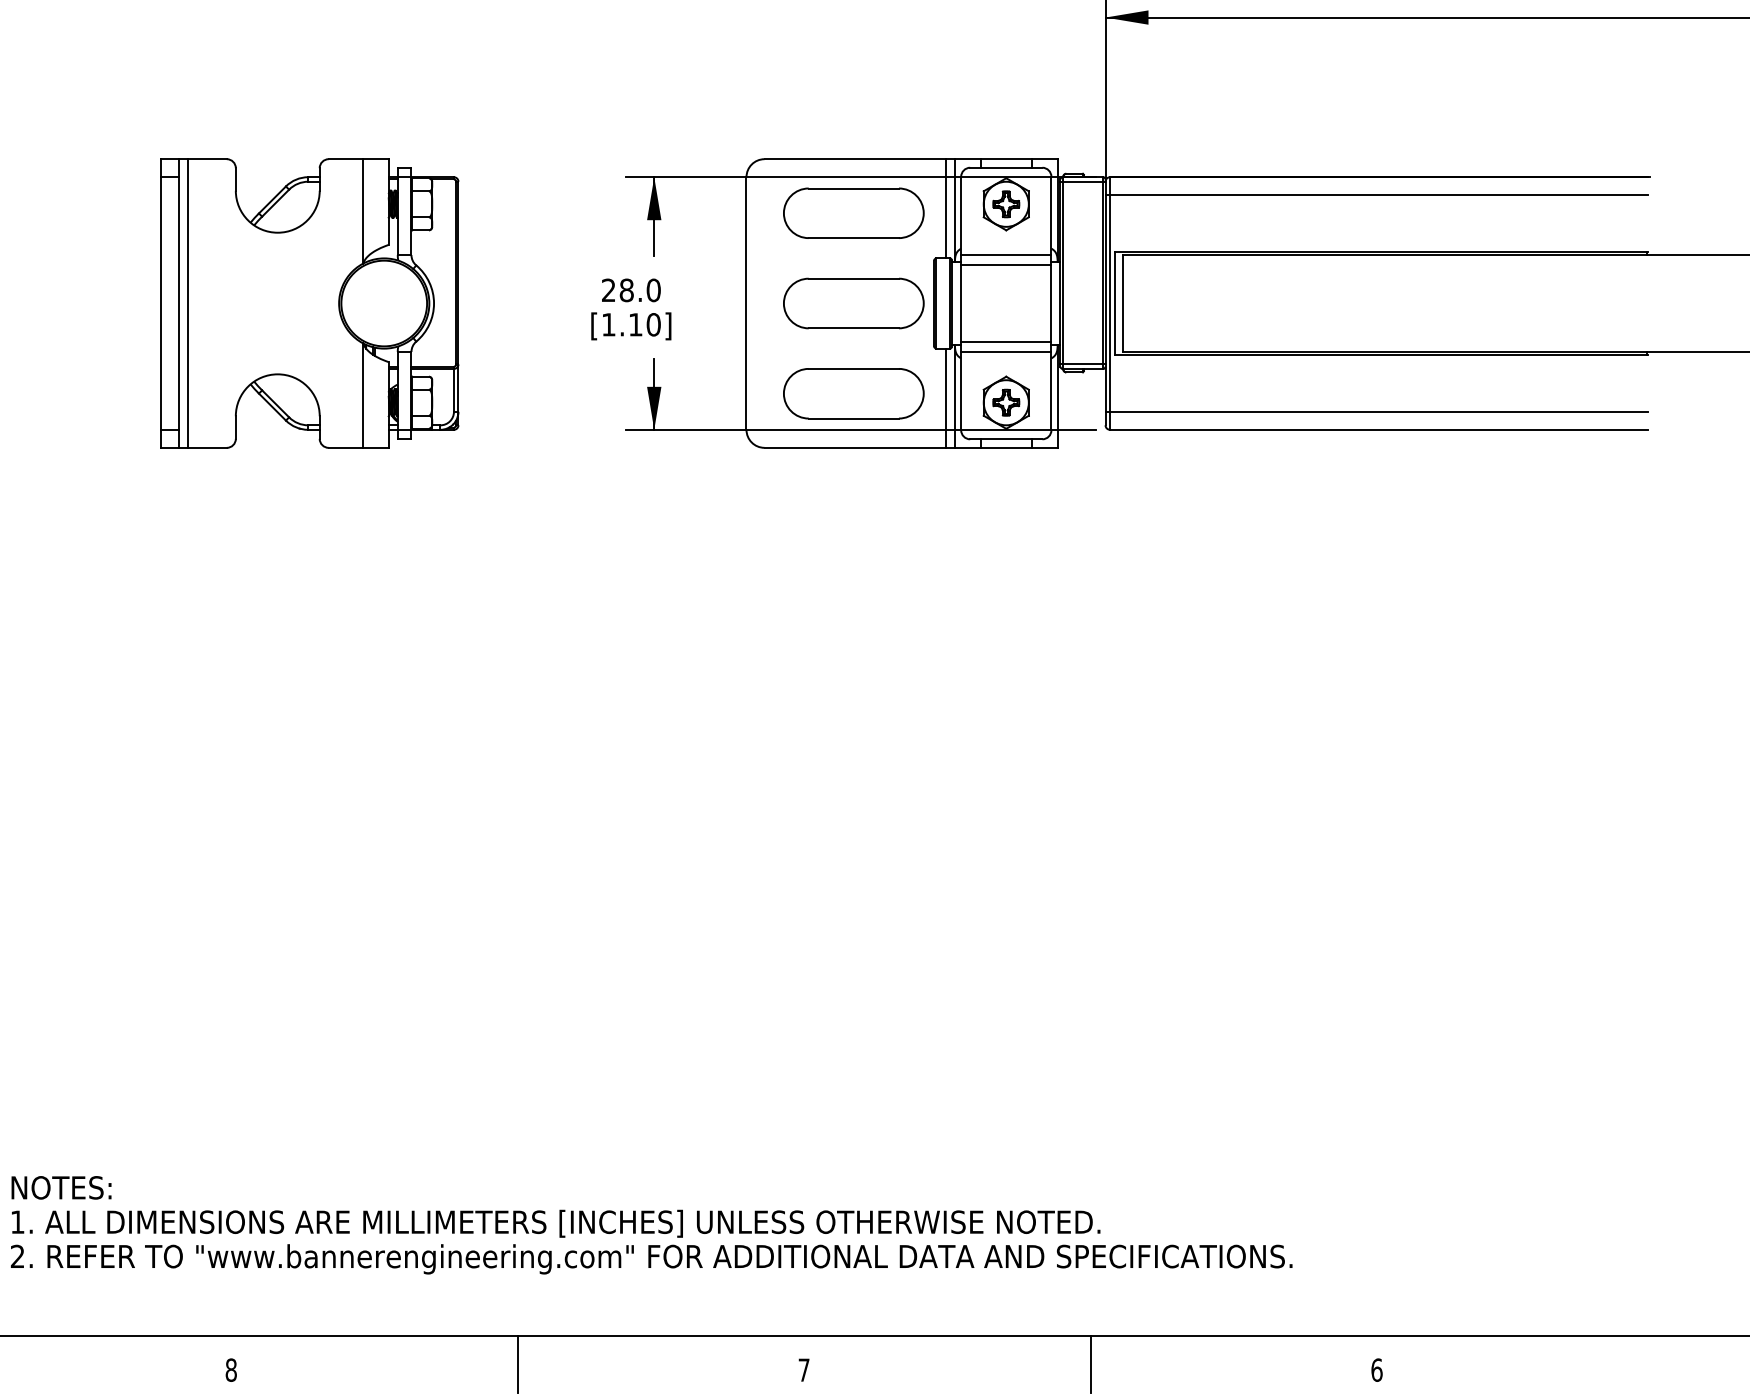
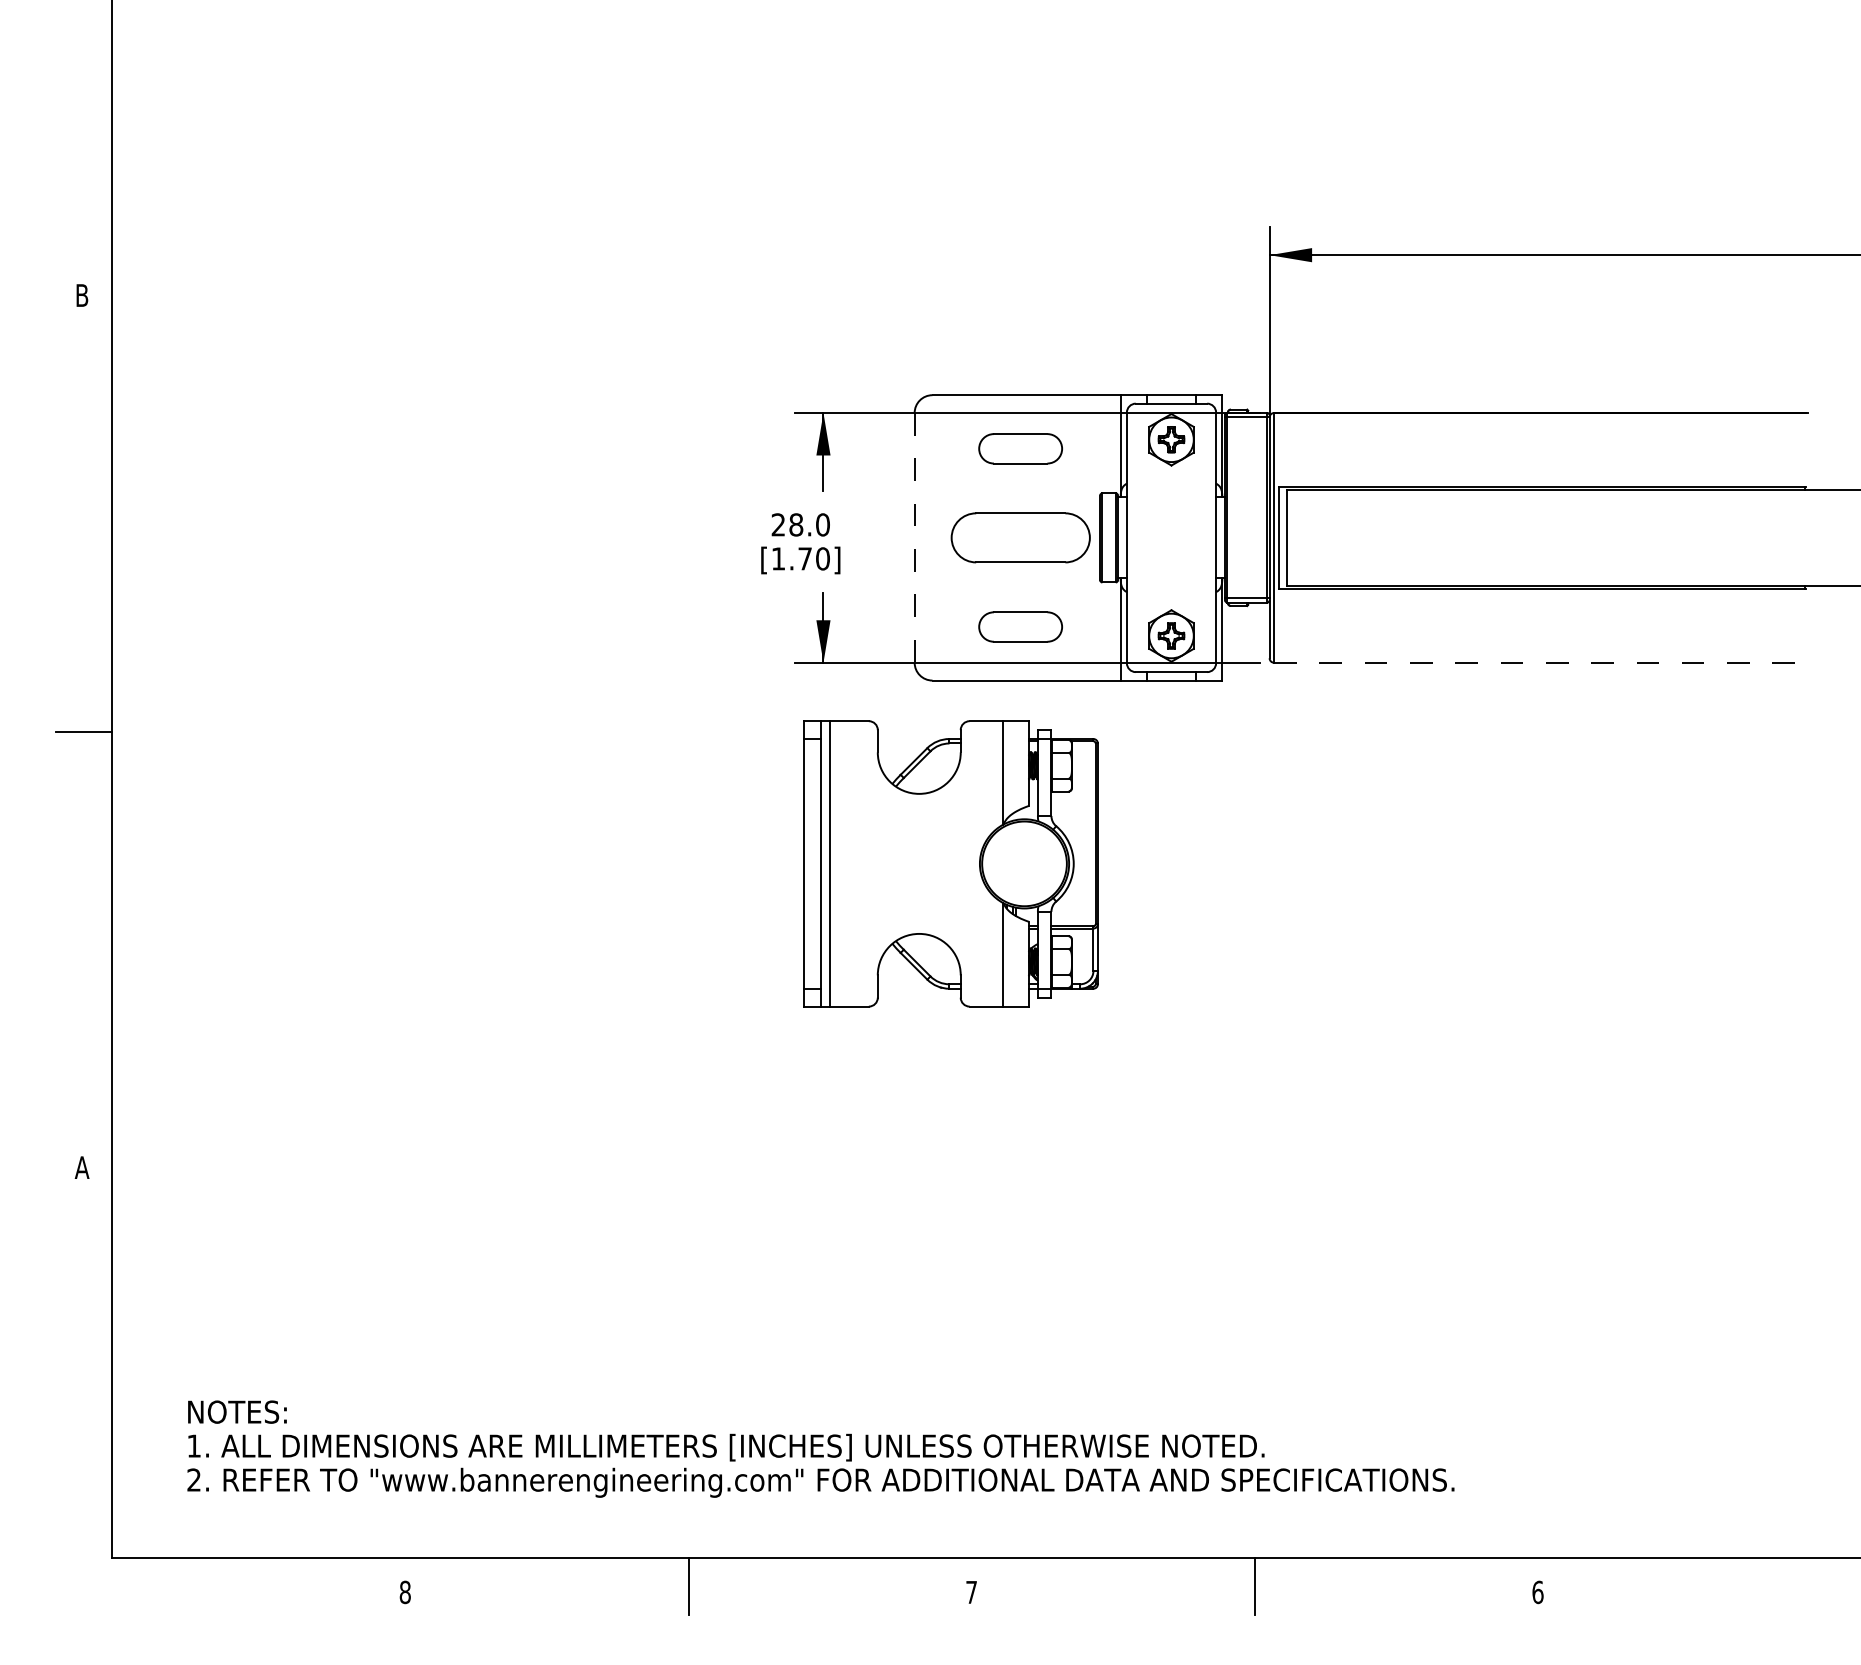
line: (1376, 194) -> (1537, 430), removed
line: (945, 209) -> (1111, 444), removed
part: (853, 213) -> (1020, 448), size x0.6
line: (1006, 255) -> (1171, 490), removed
line: (1006, 265) -> (1171, 500), removed
part: (309, 303) -> (950, 863), moved
line: (746, 303) -> (914, 537), solid -> dashed
text: (635, 324) -> (804, 558), [1.10] -> [1.70]
line: (1006, 341) -> (1171, 575), removed
line: (1006, 351) -> (1171, 585), removed
part: (853, 393) -> (1020, 626), size x0.6
line: (945, 398) -> (1111, 631), removed
line: (1376, 411) -> (1537, 644), removed
line: (1378, 429) -> (1539, 662), solid -> dashed

